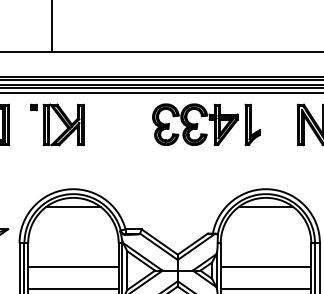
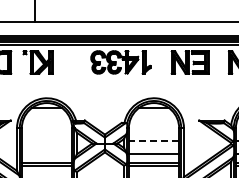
line: (72, 266) -> (46, 141), removed
line: (265, 266) -> (153, 141), solid -> dashed
line: (72, 288) -> (46, 153), removed

